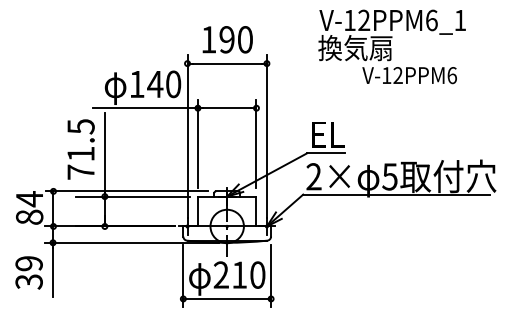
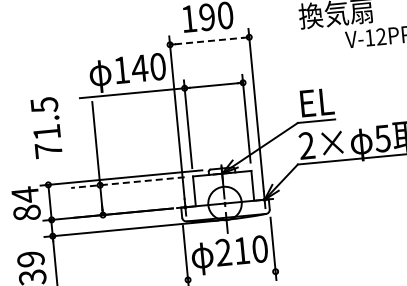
line: (227, 63) -> (209, 40), solid -> dashed
text: (80, 149) -> (46, 127), moved
line: (132, 196) -> (127, 182), solid -> dashed
line: (227, 298) -> (232, 275), removed

